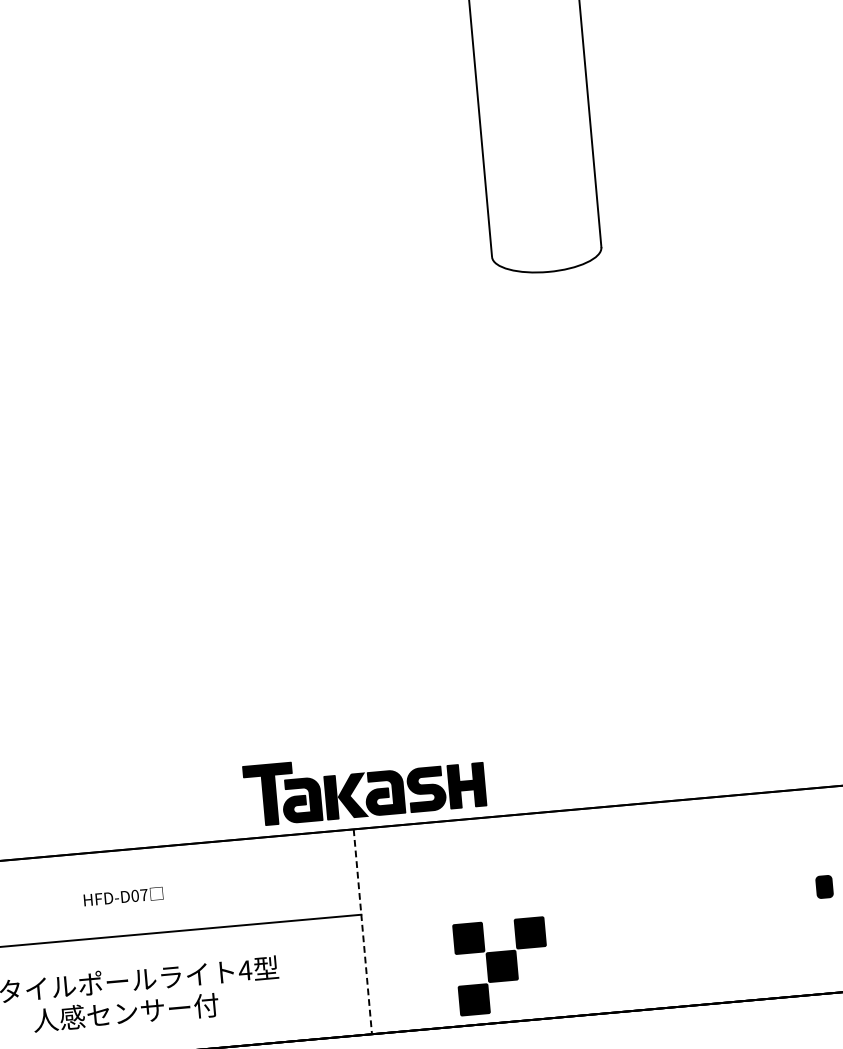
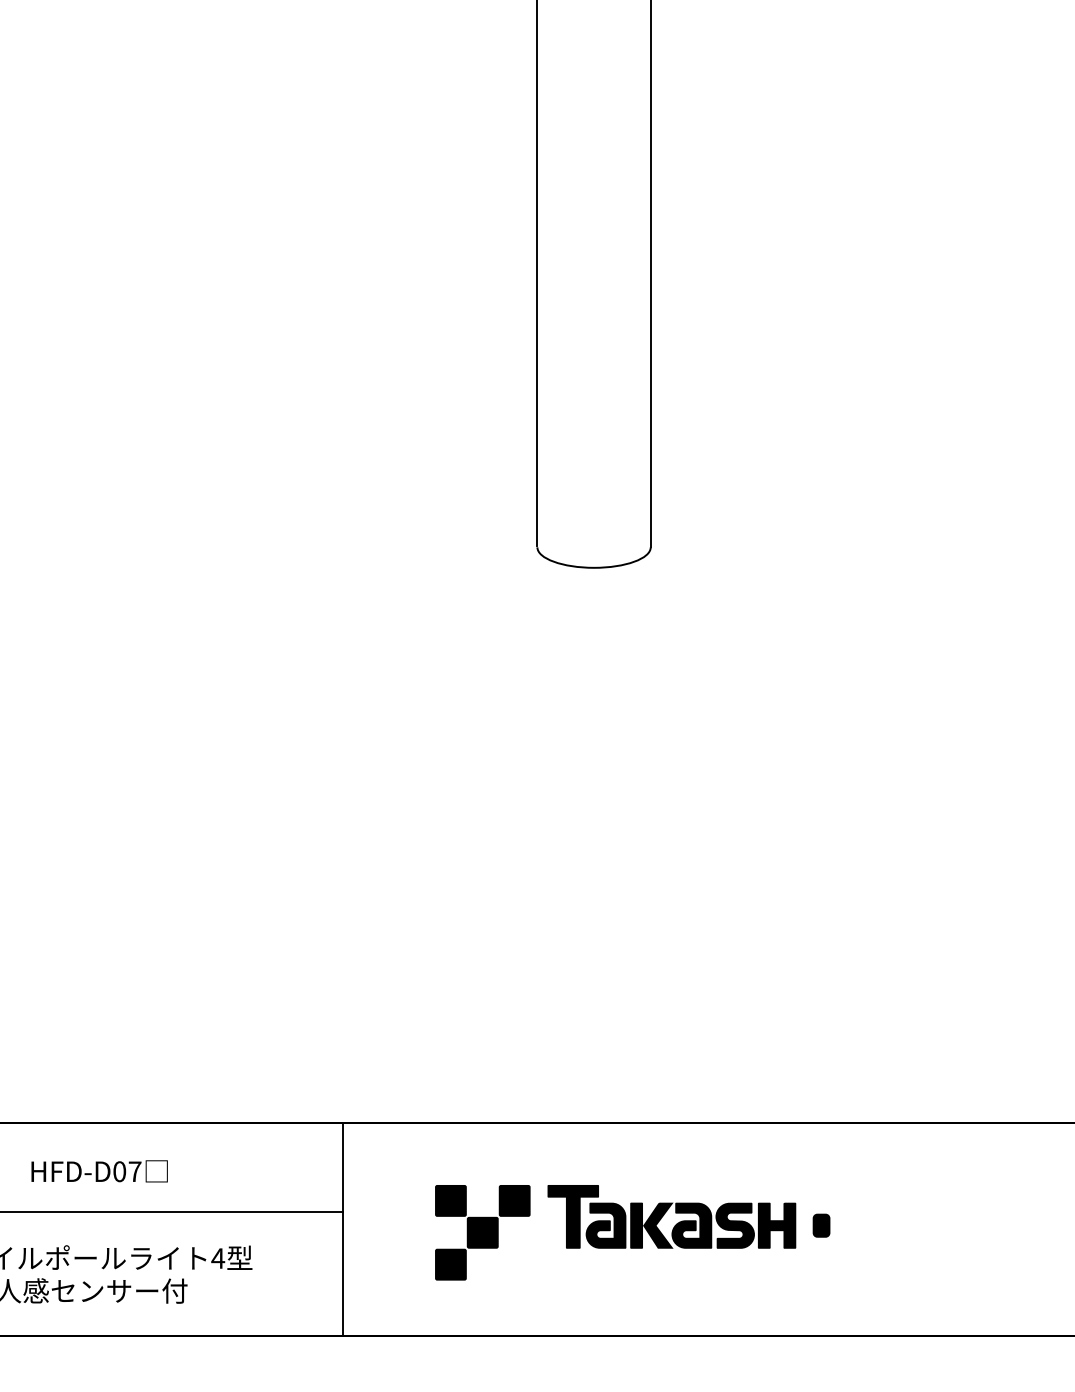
part: (364, 785) -> (671, 1216), moved
part: (123, 896) -> (99, 1171), size x1.67
line: (362, 931) -> (342, 1229), dashed -> solid
part: (501, 966) -> (482, 1232), moved

